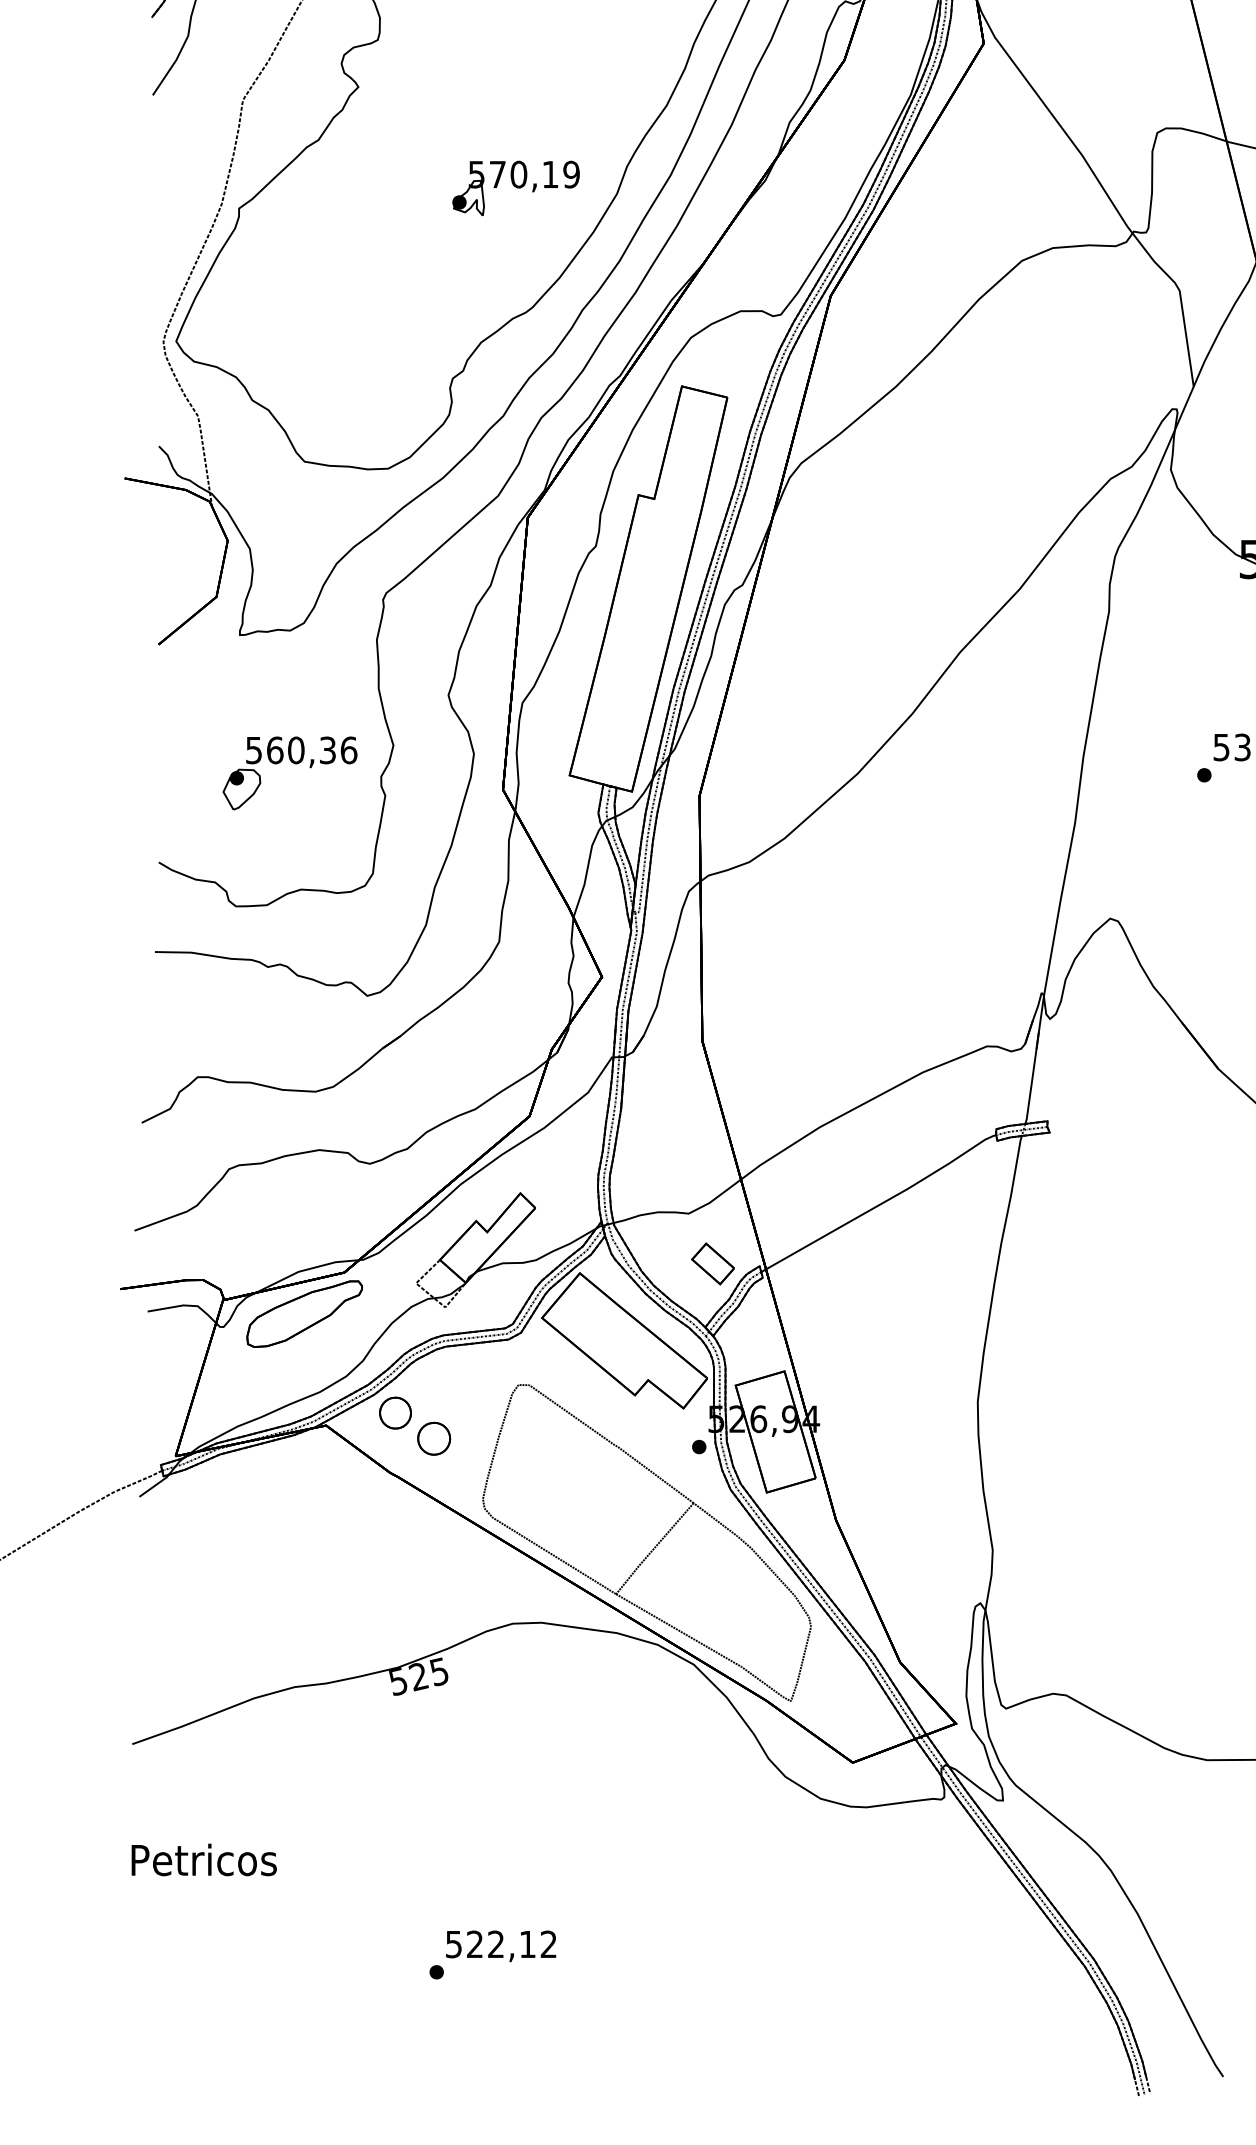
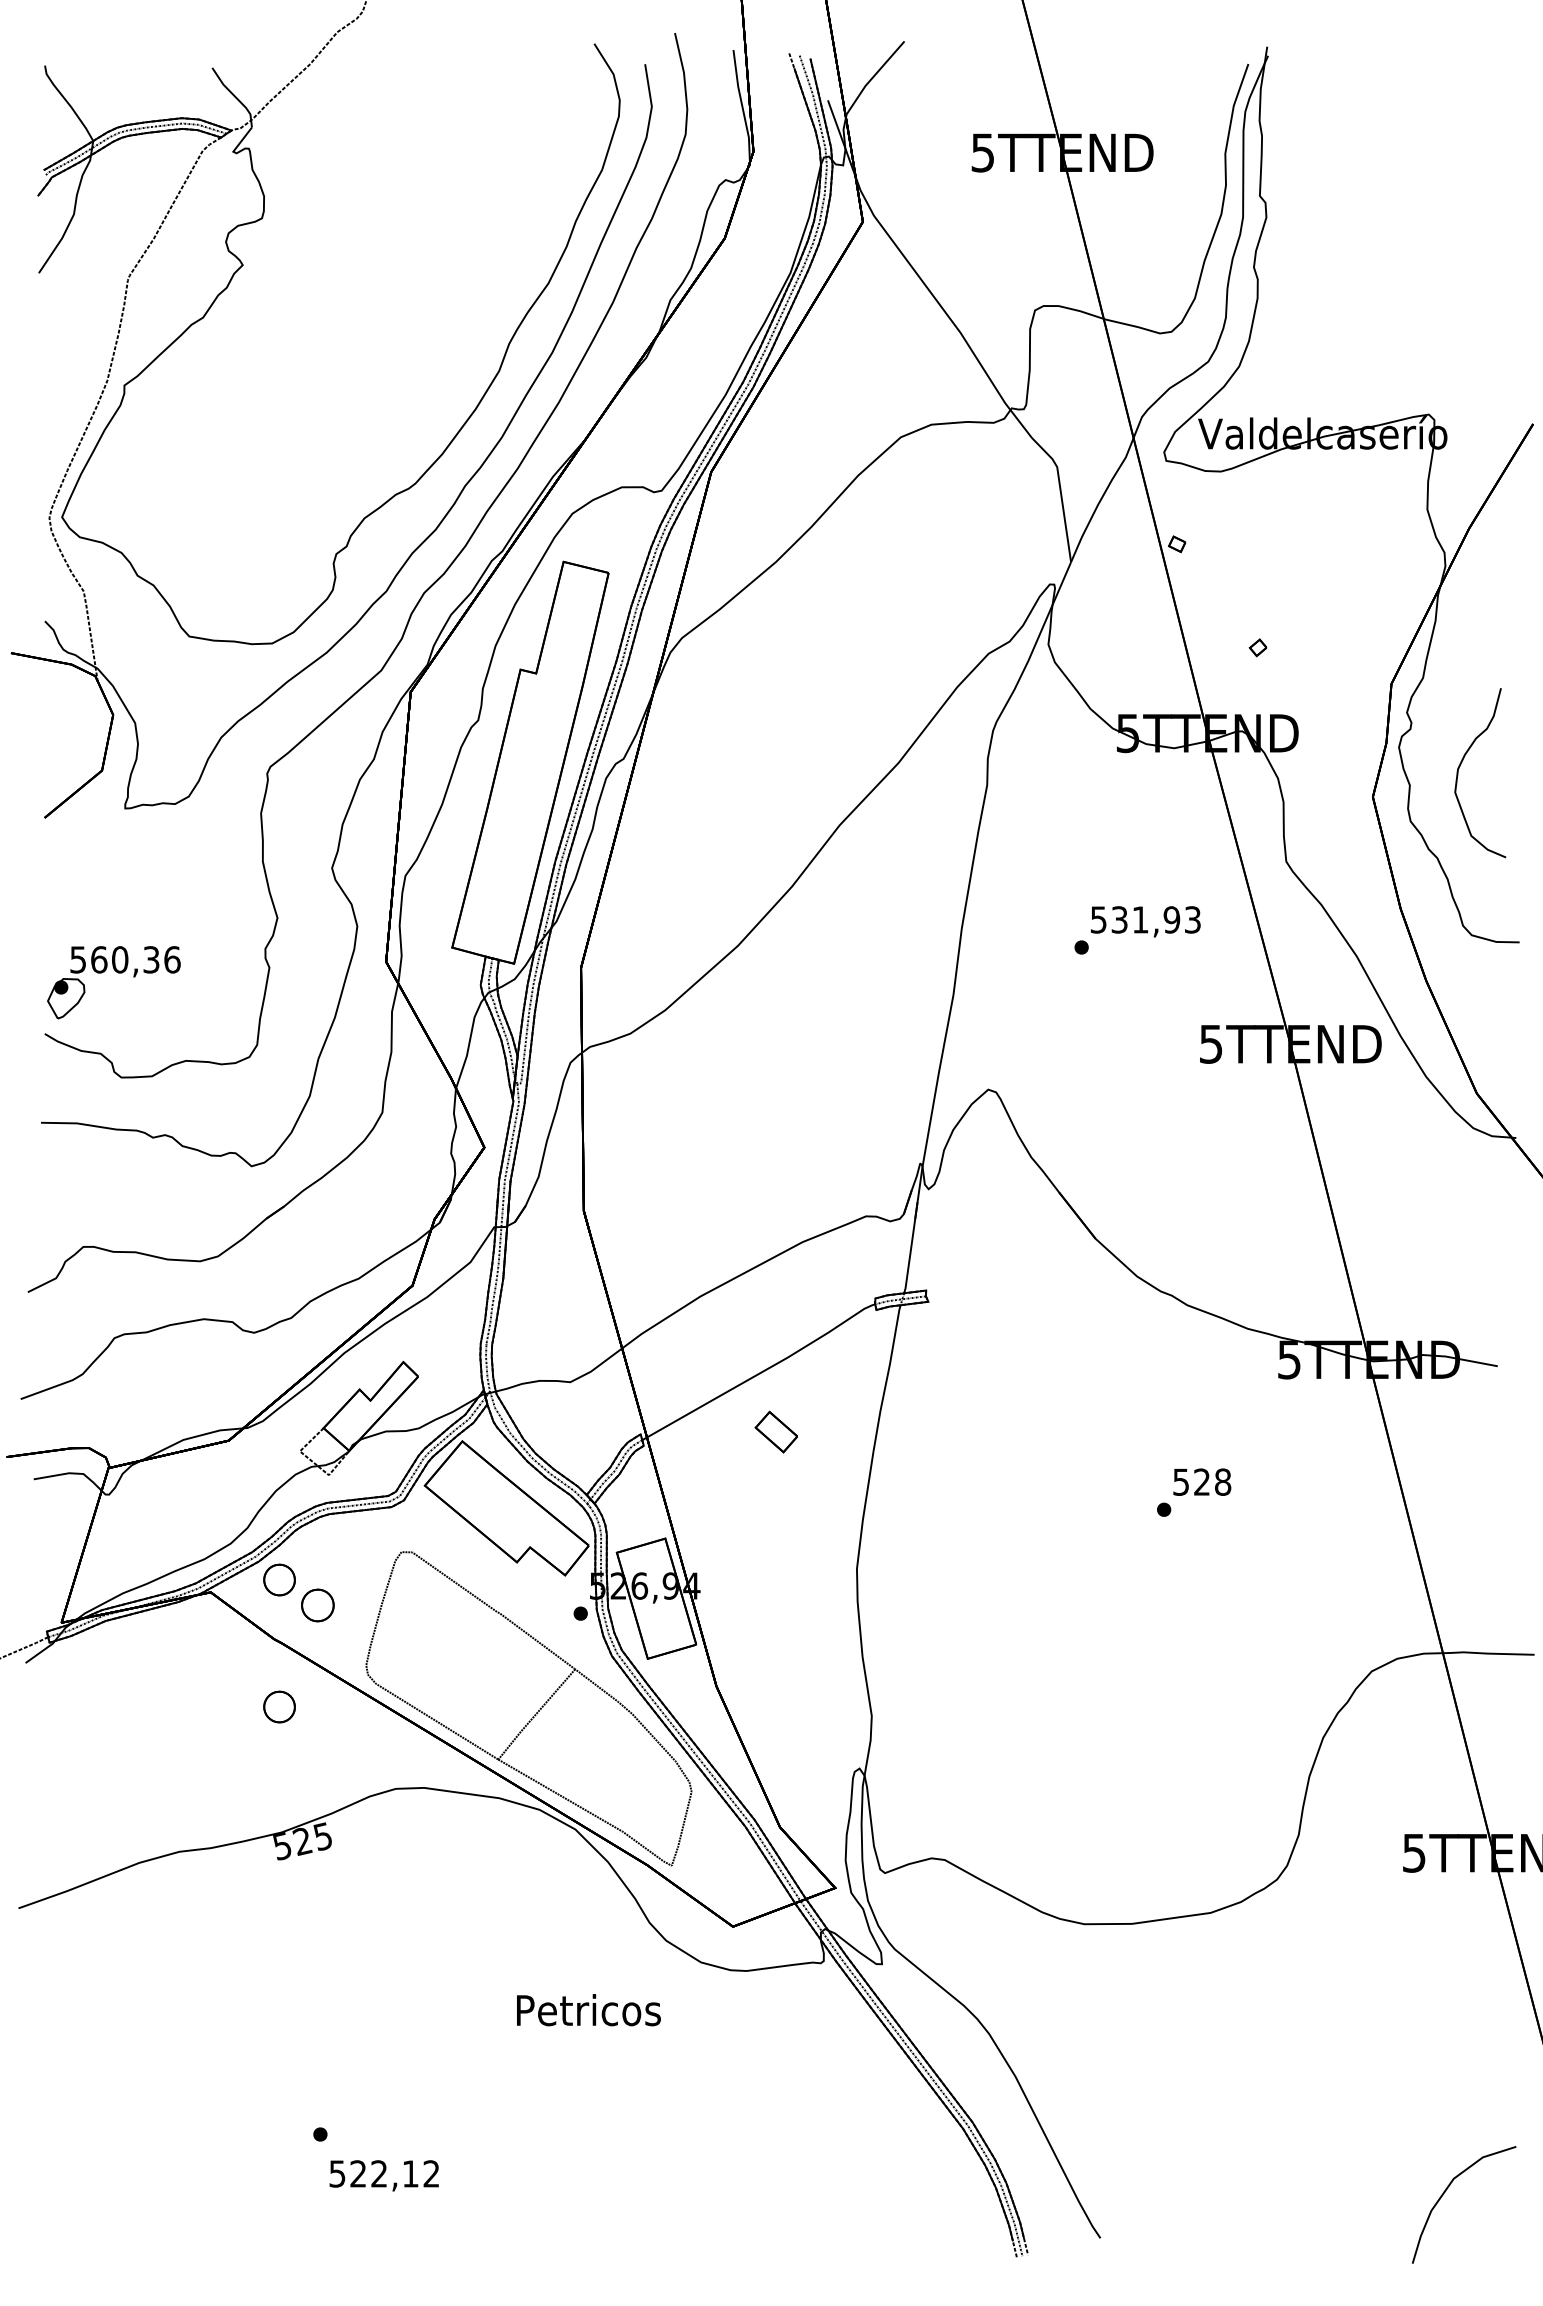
part: (516, 188) -> (399, 365), removed
part: (294, 764) -> (118, 973), moved
part: (712, 1263) -> (775, 1431), moved
part: (304, 1313) -> (189, 1481), removed
part: (395, 1540) -> (279, 1706), added
text: (203, 1860) -> (588, 2010), moved
text: (500, 1946) -> (383, 2175), moved

